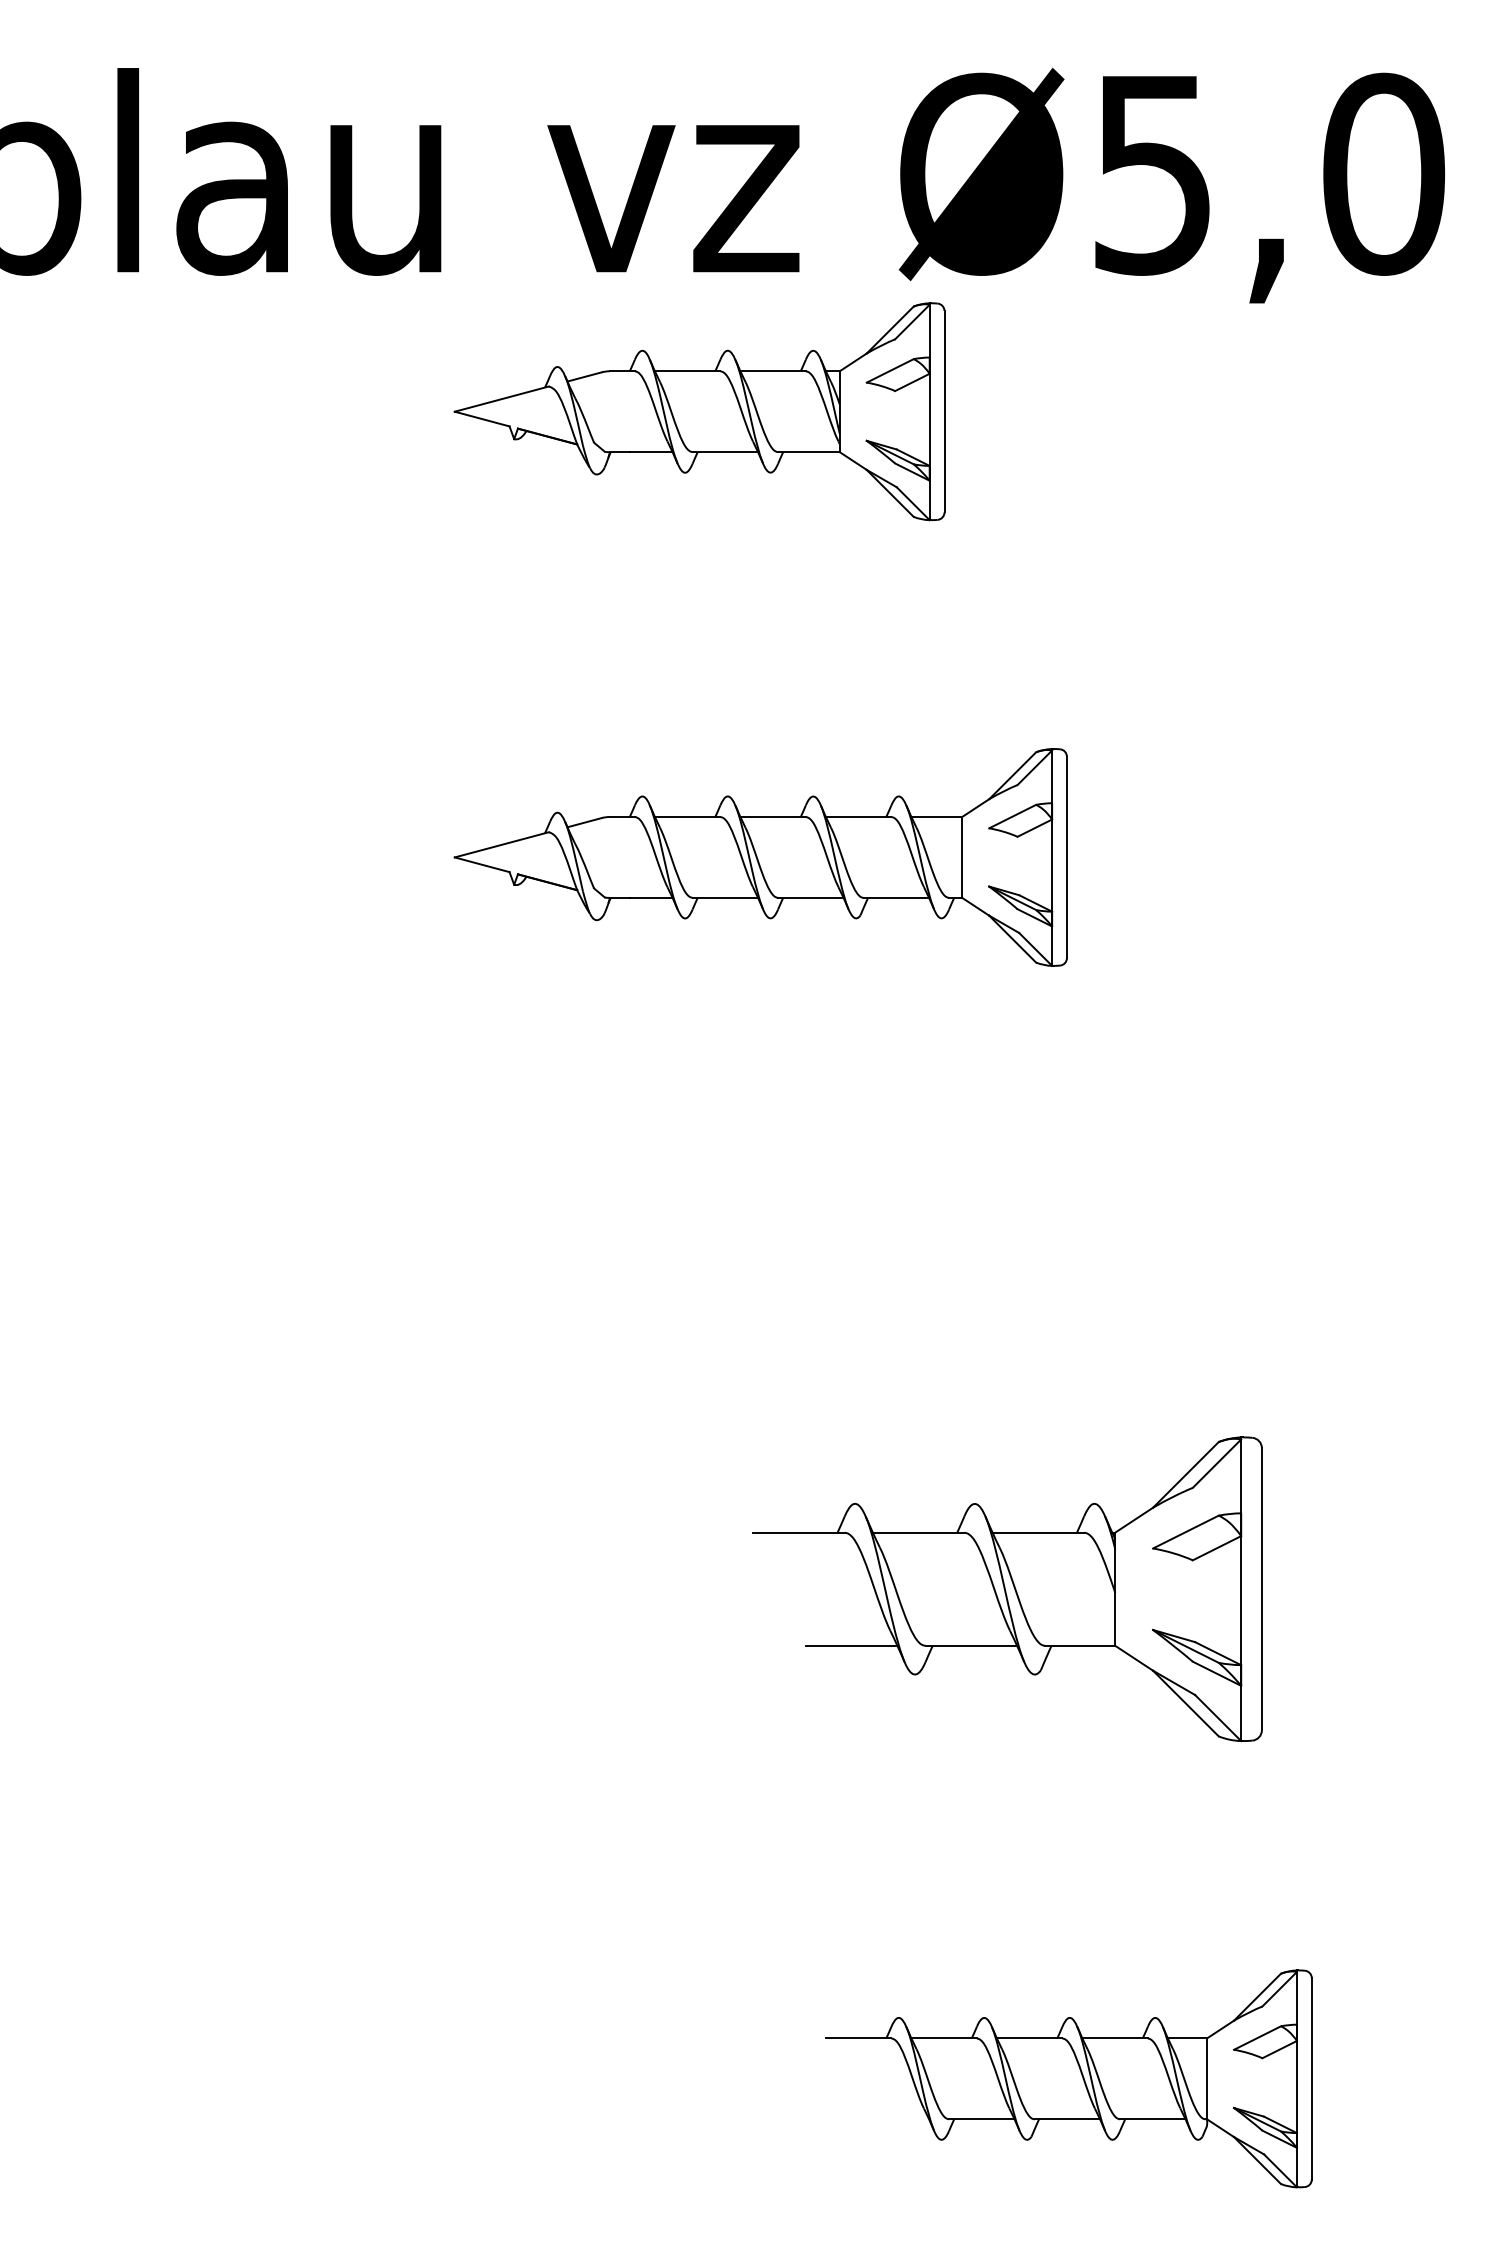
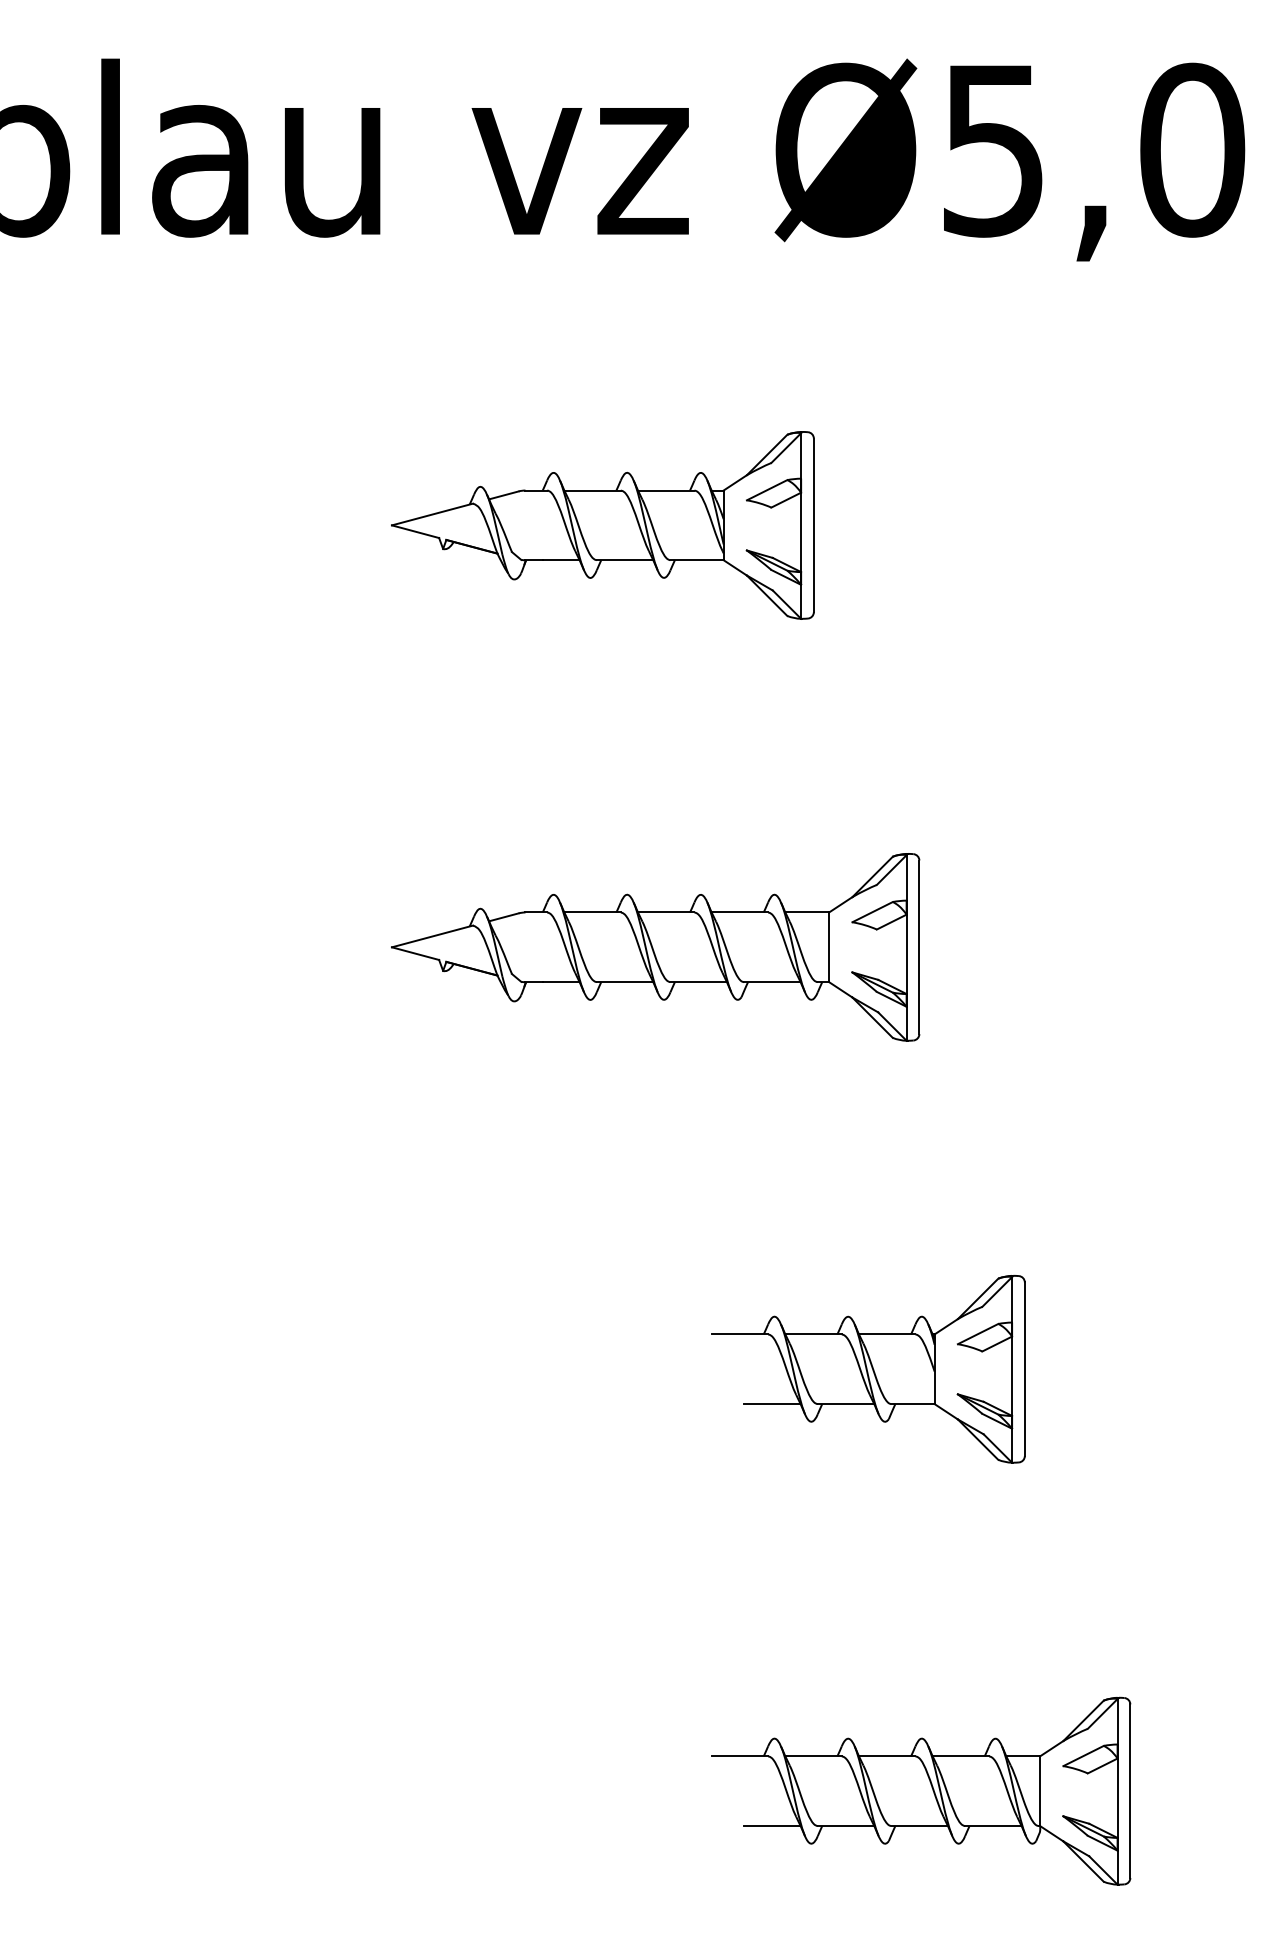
part: (699, 411) -> (602, 525), moved
part: (760, 857) -> (655, 947), moved
part: (1007, 1588) -> (868, 1368), size x0.71
line: (896, 2119) -> (772, 1826), added

